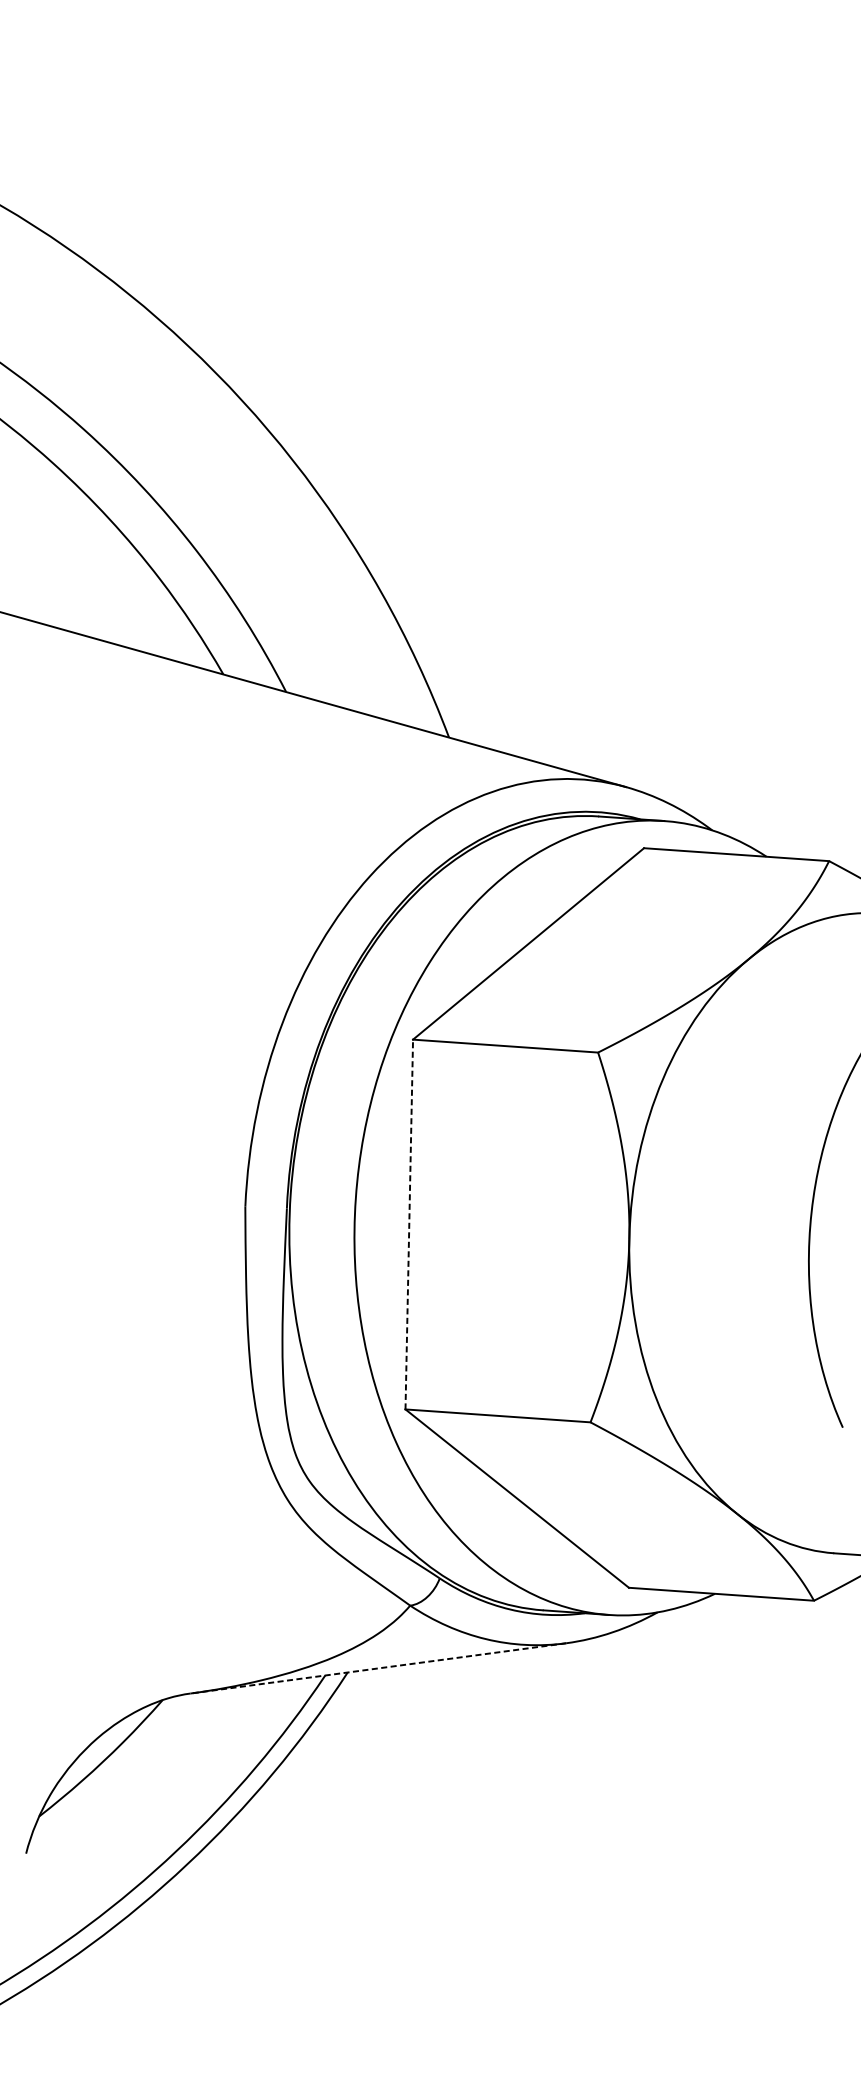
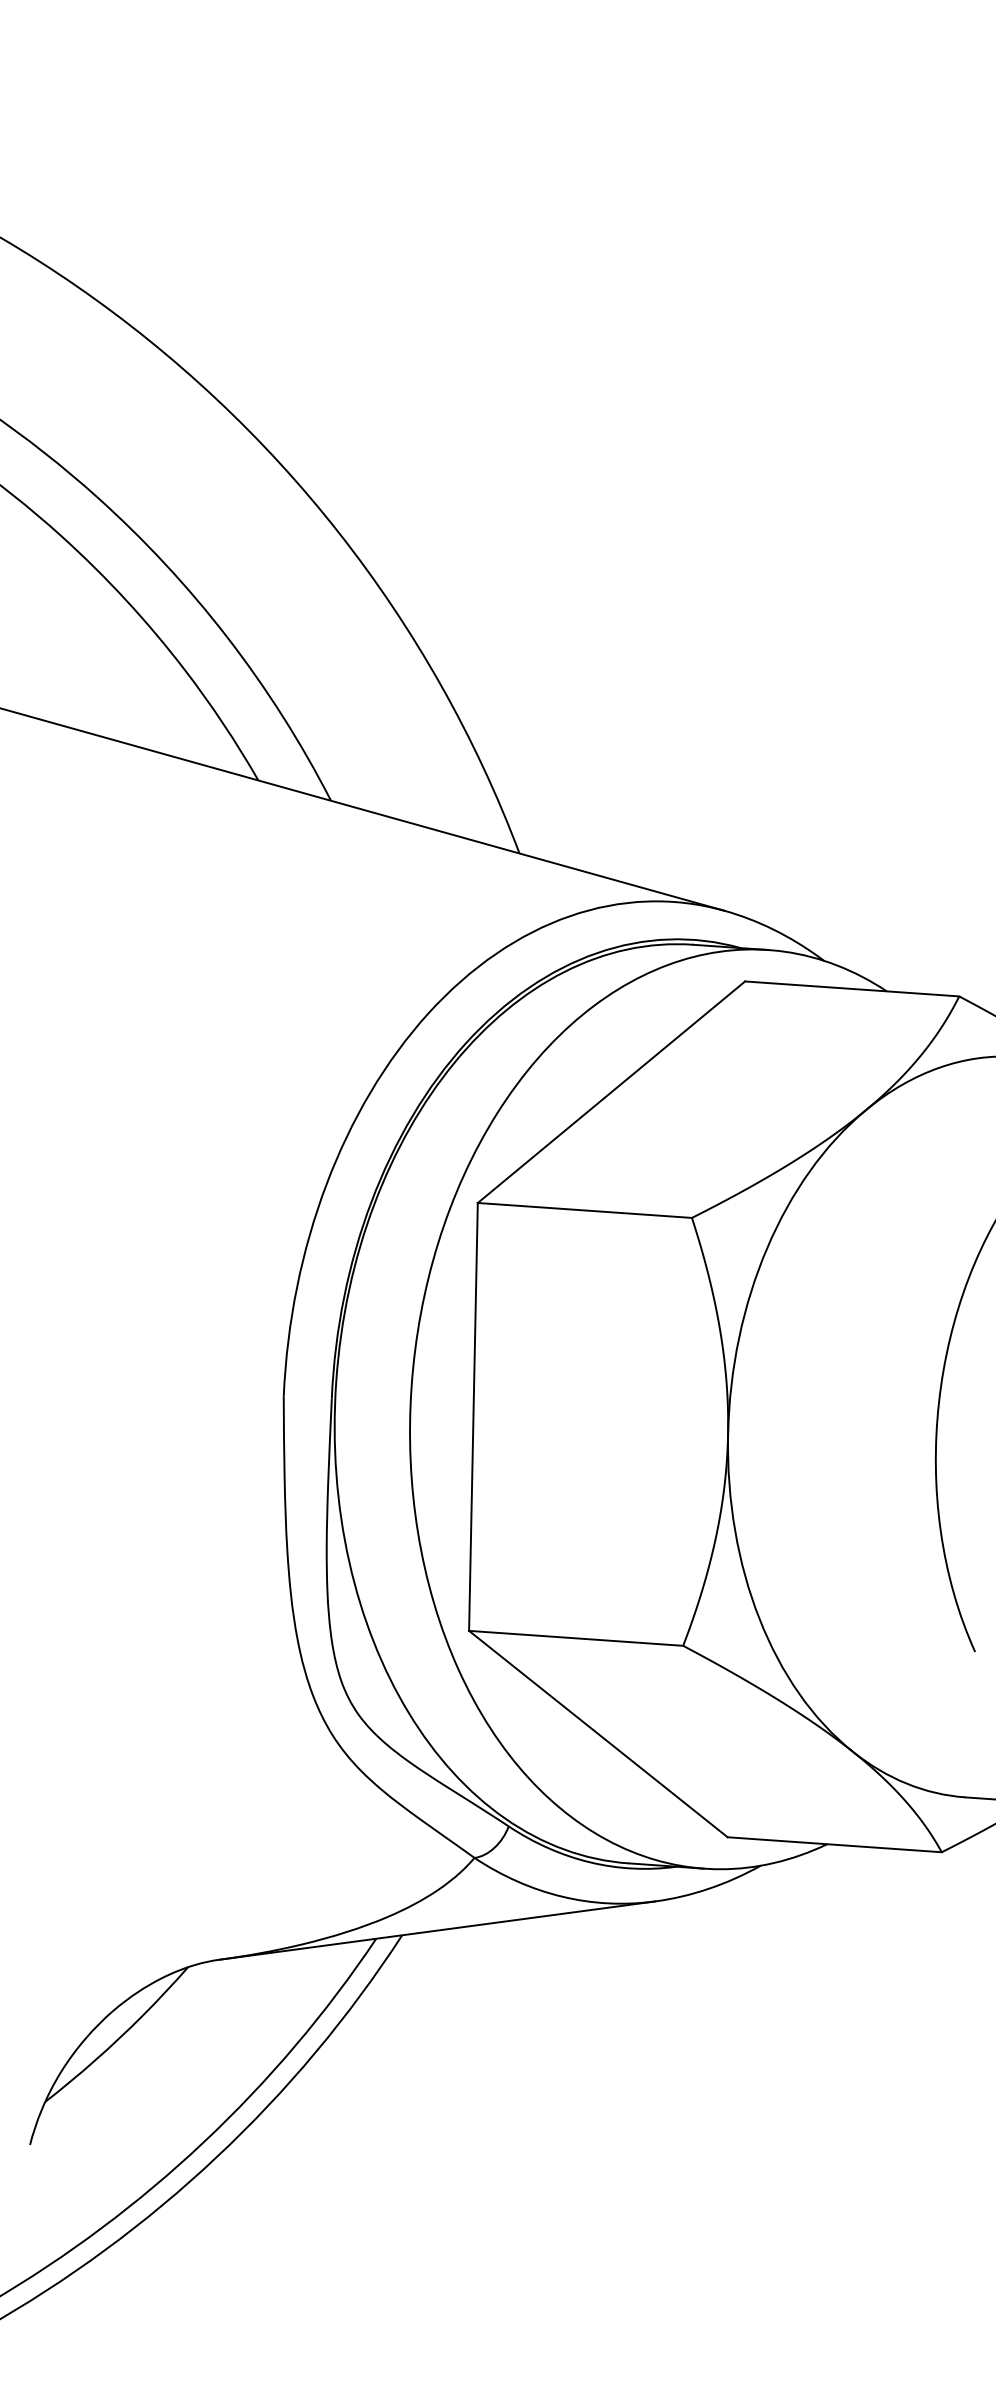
line: (409, 1224) -> (473, 1416), dashed -> solid
line: (378, 1668) -> (437, 1930), dashed -> solid

